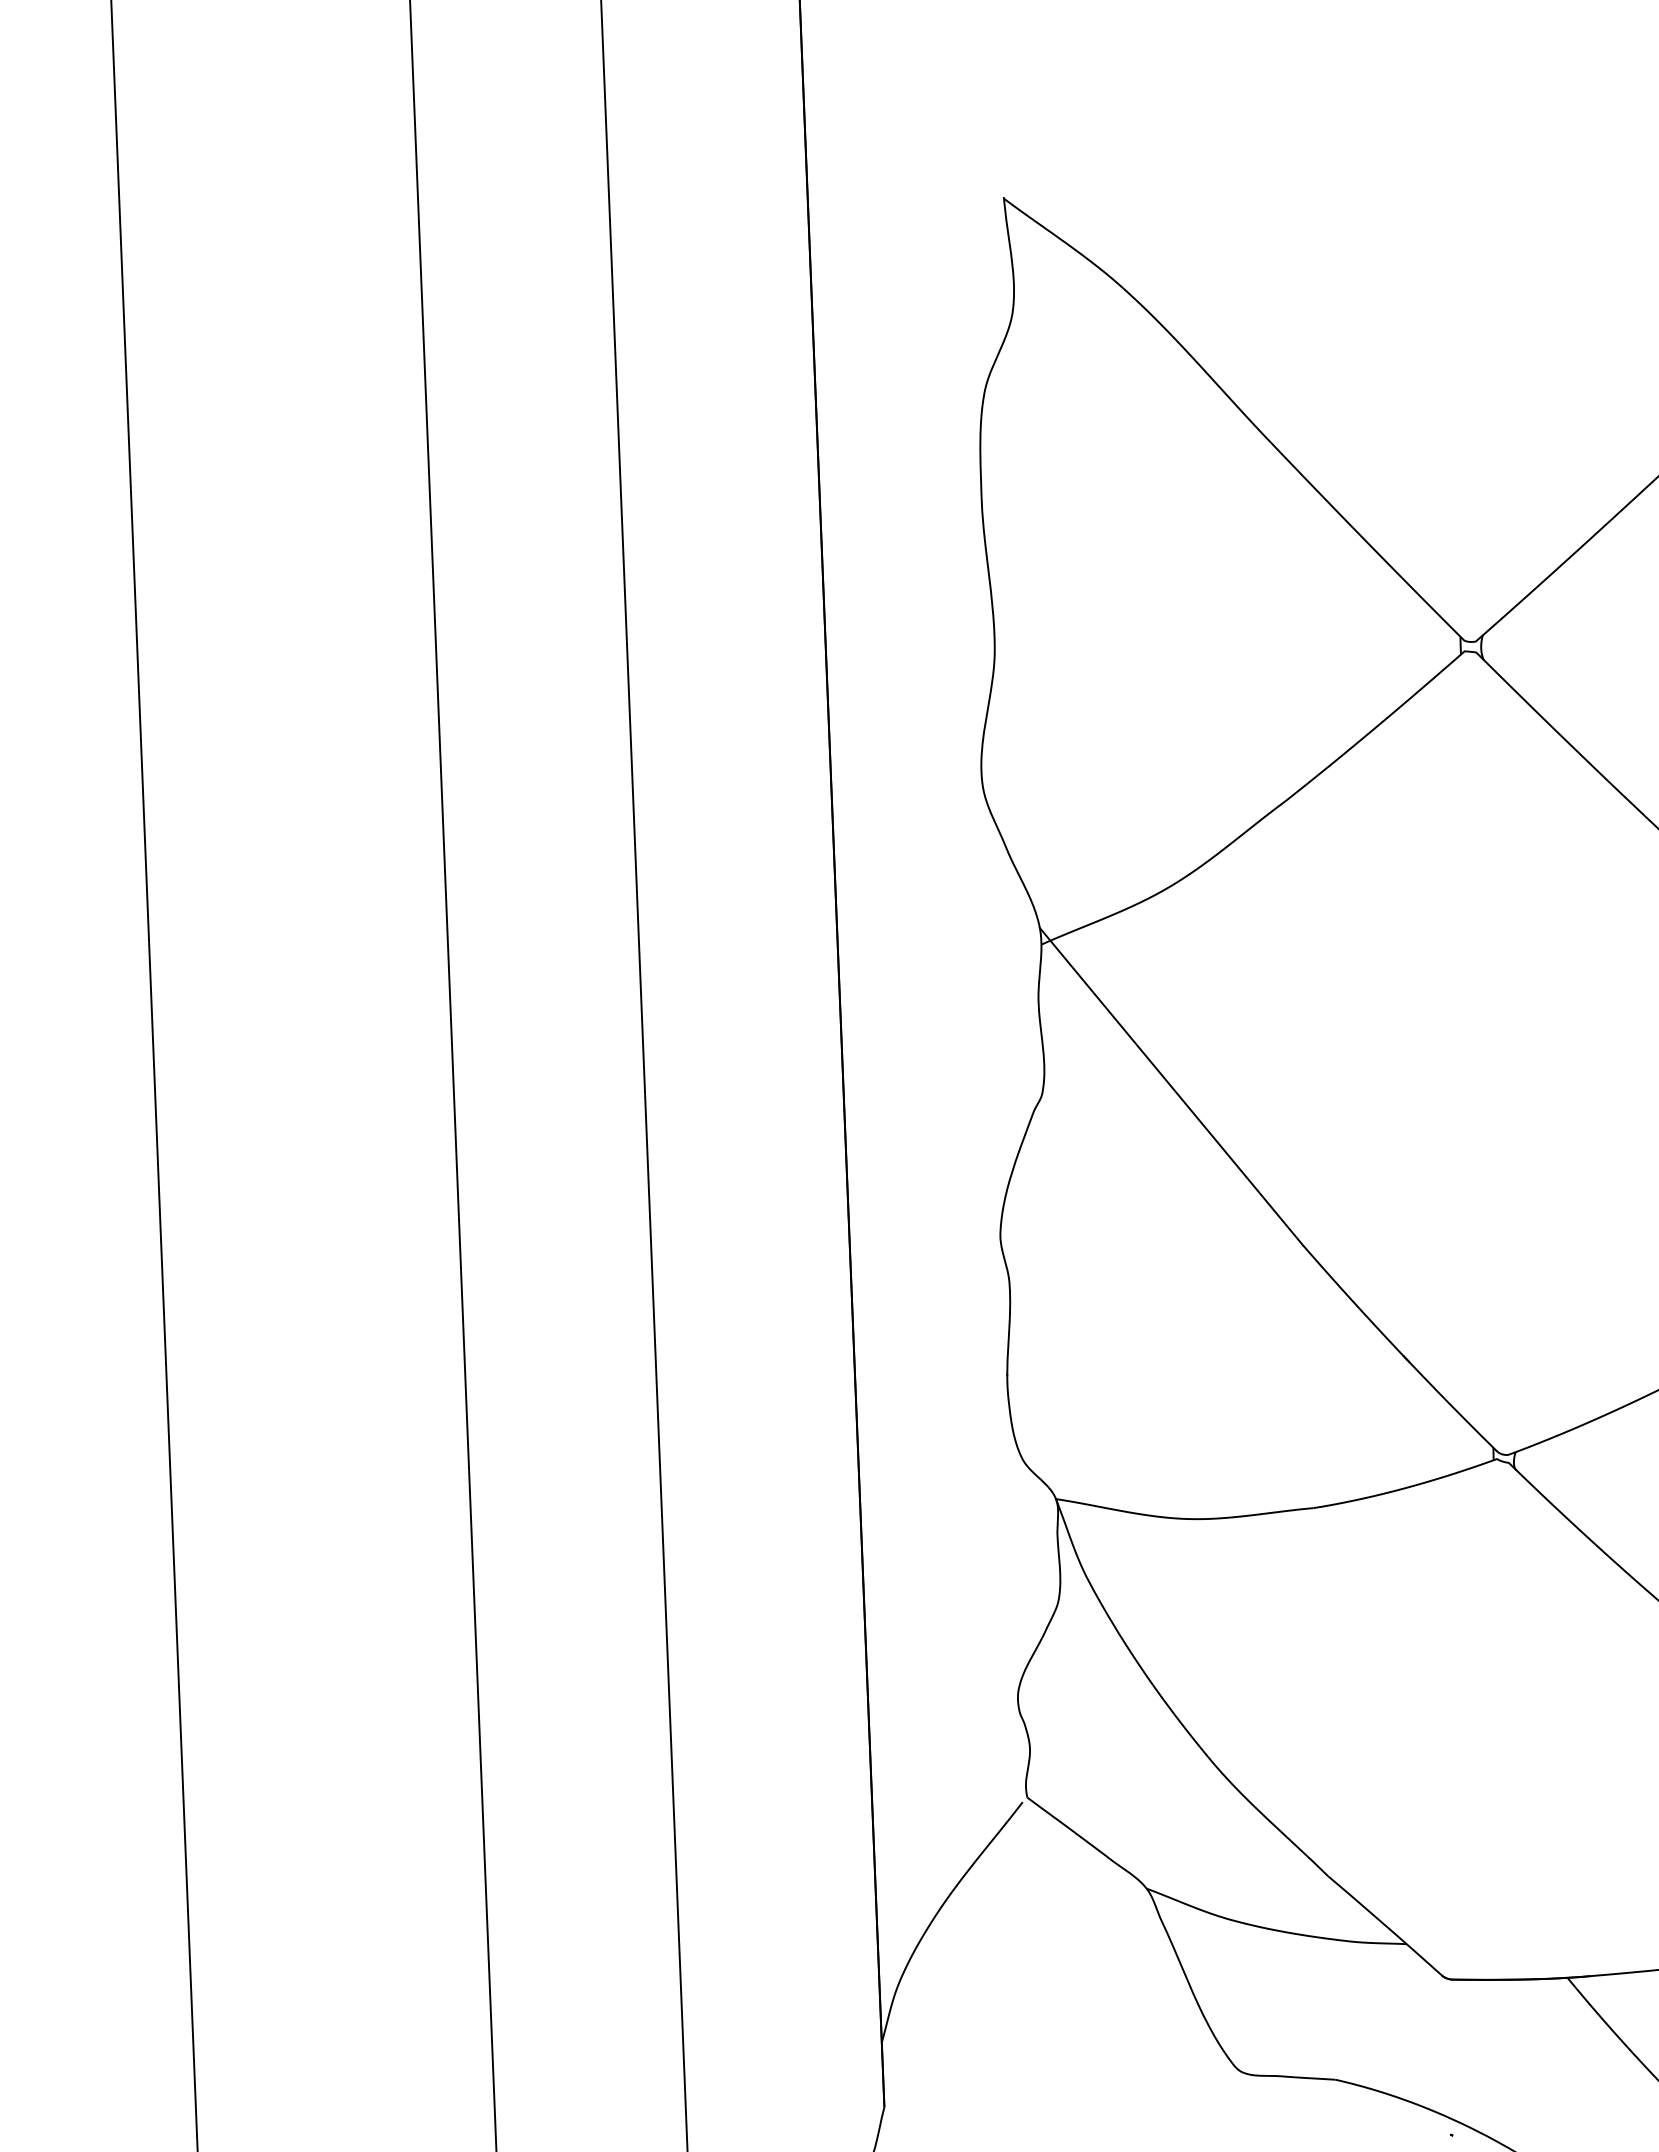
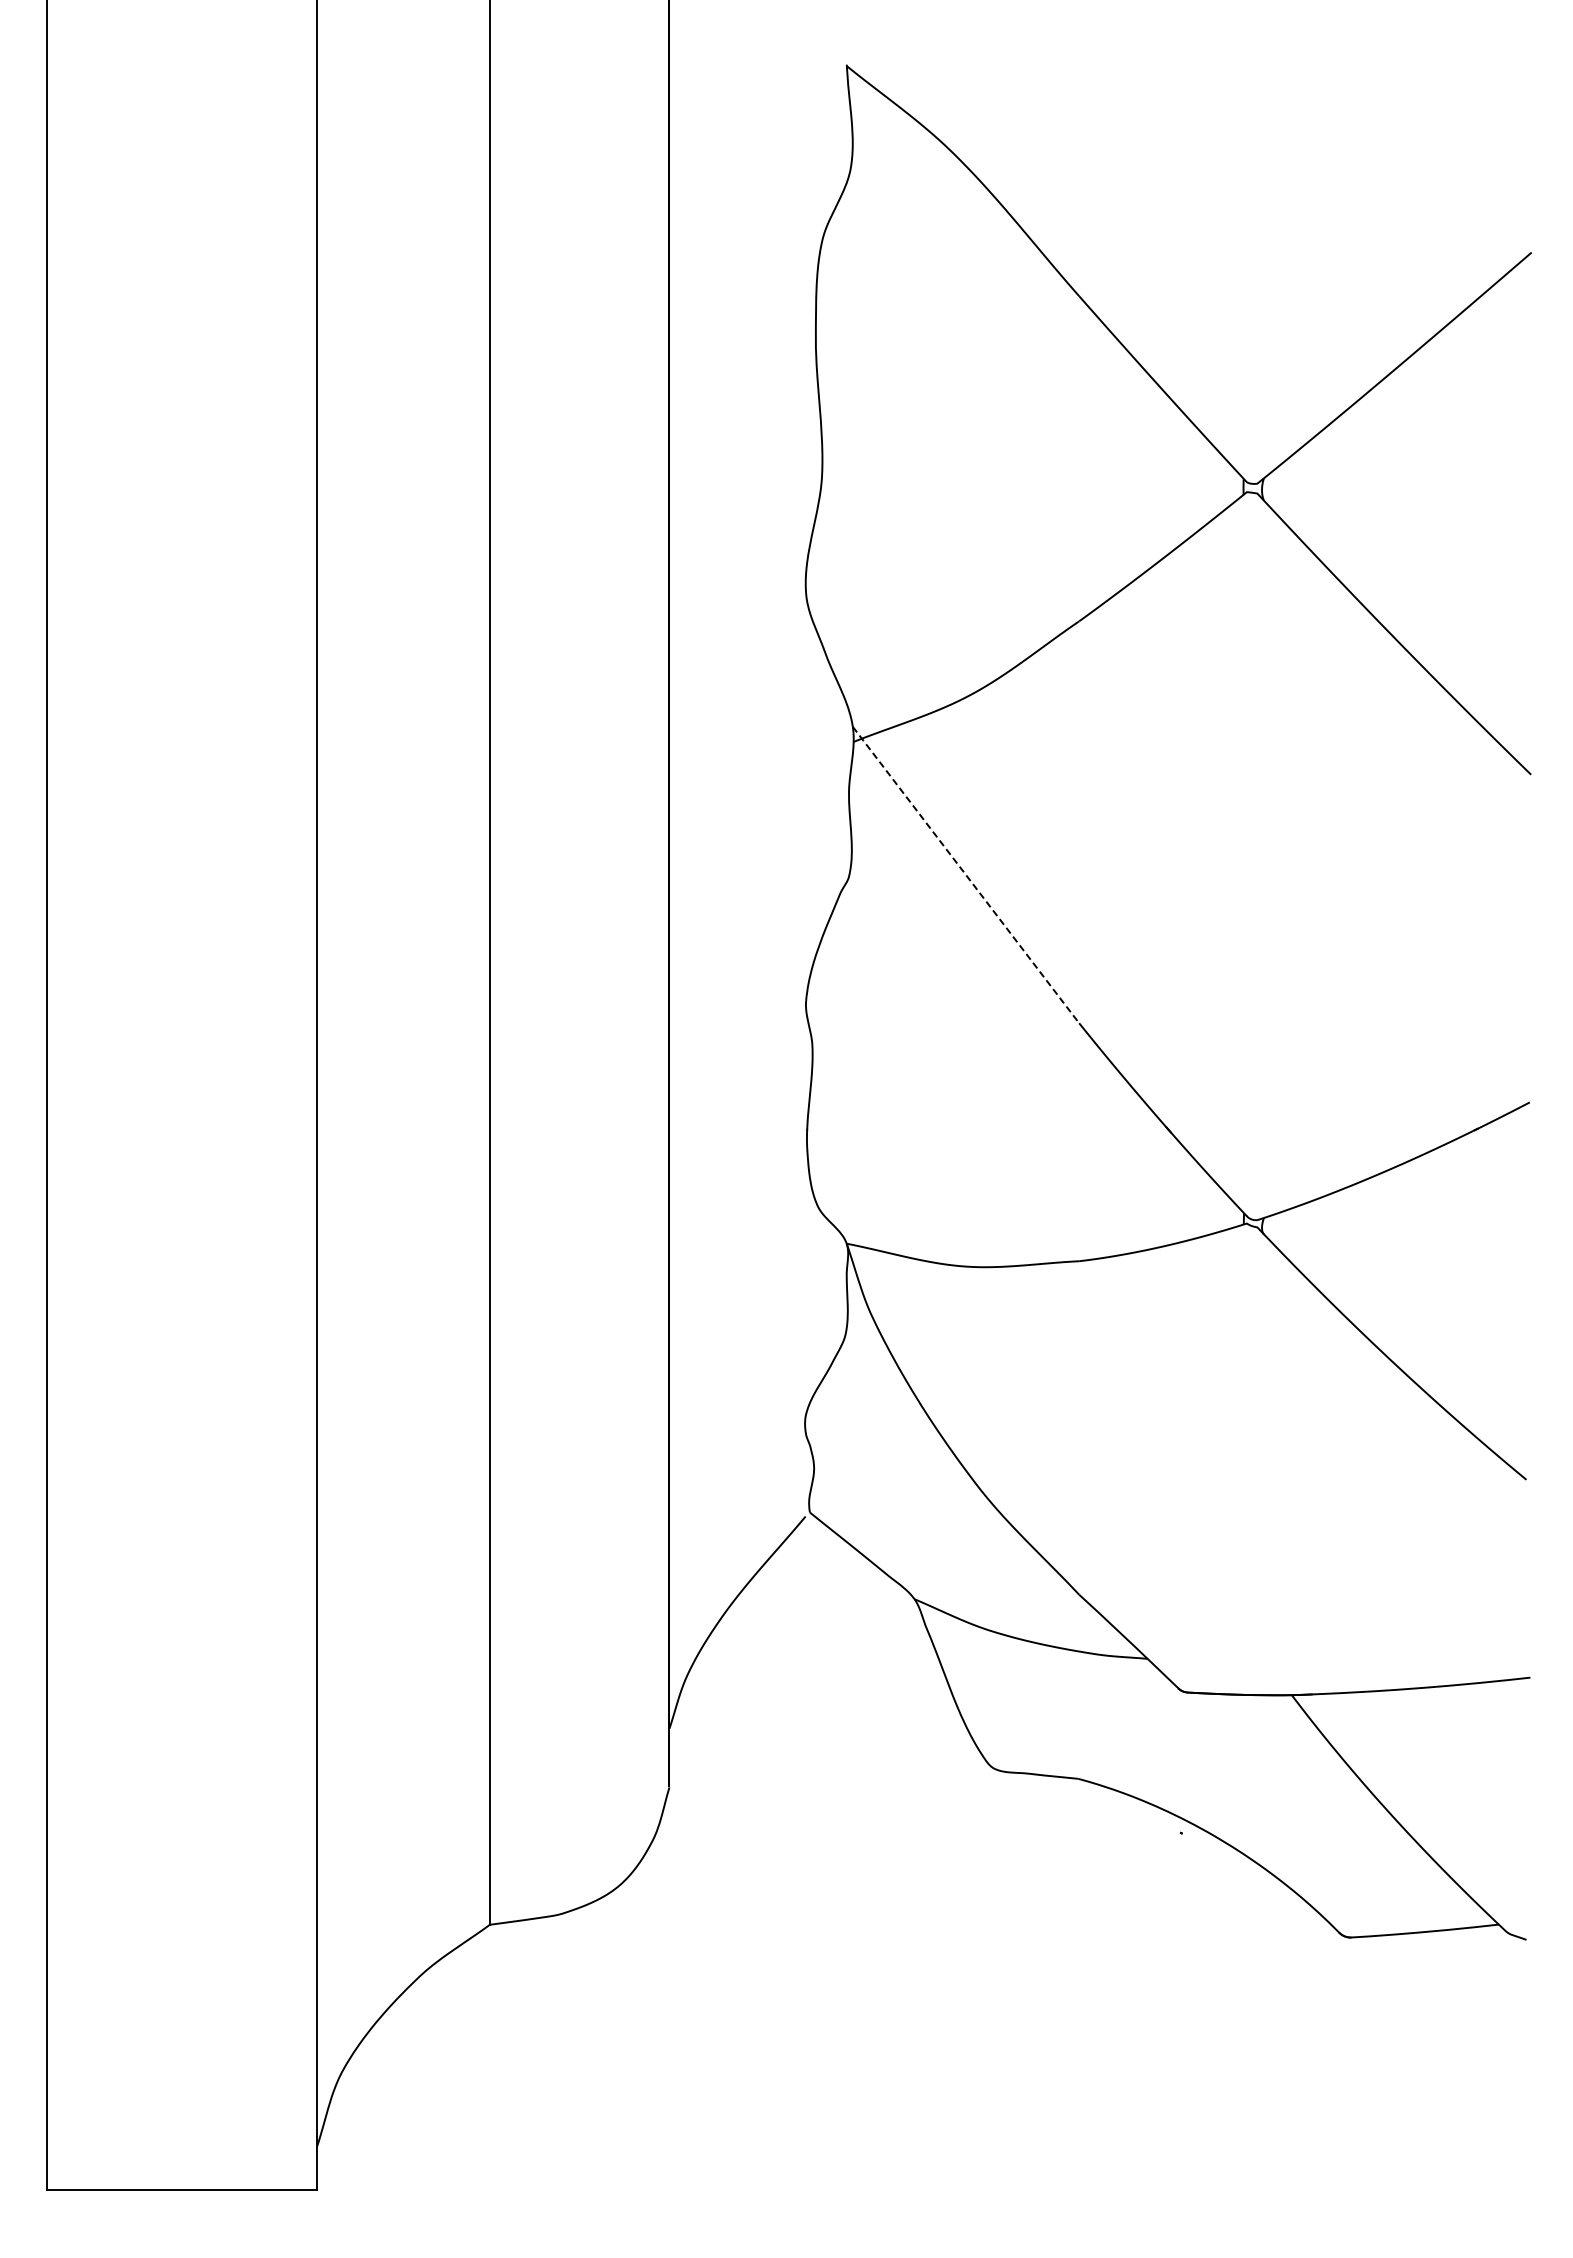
line: (1171, 1087) -> (966, 875), solid -> dashed

